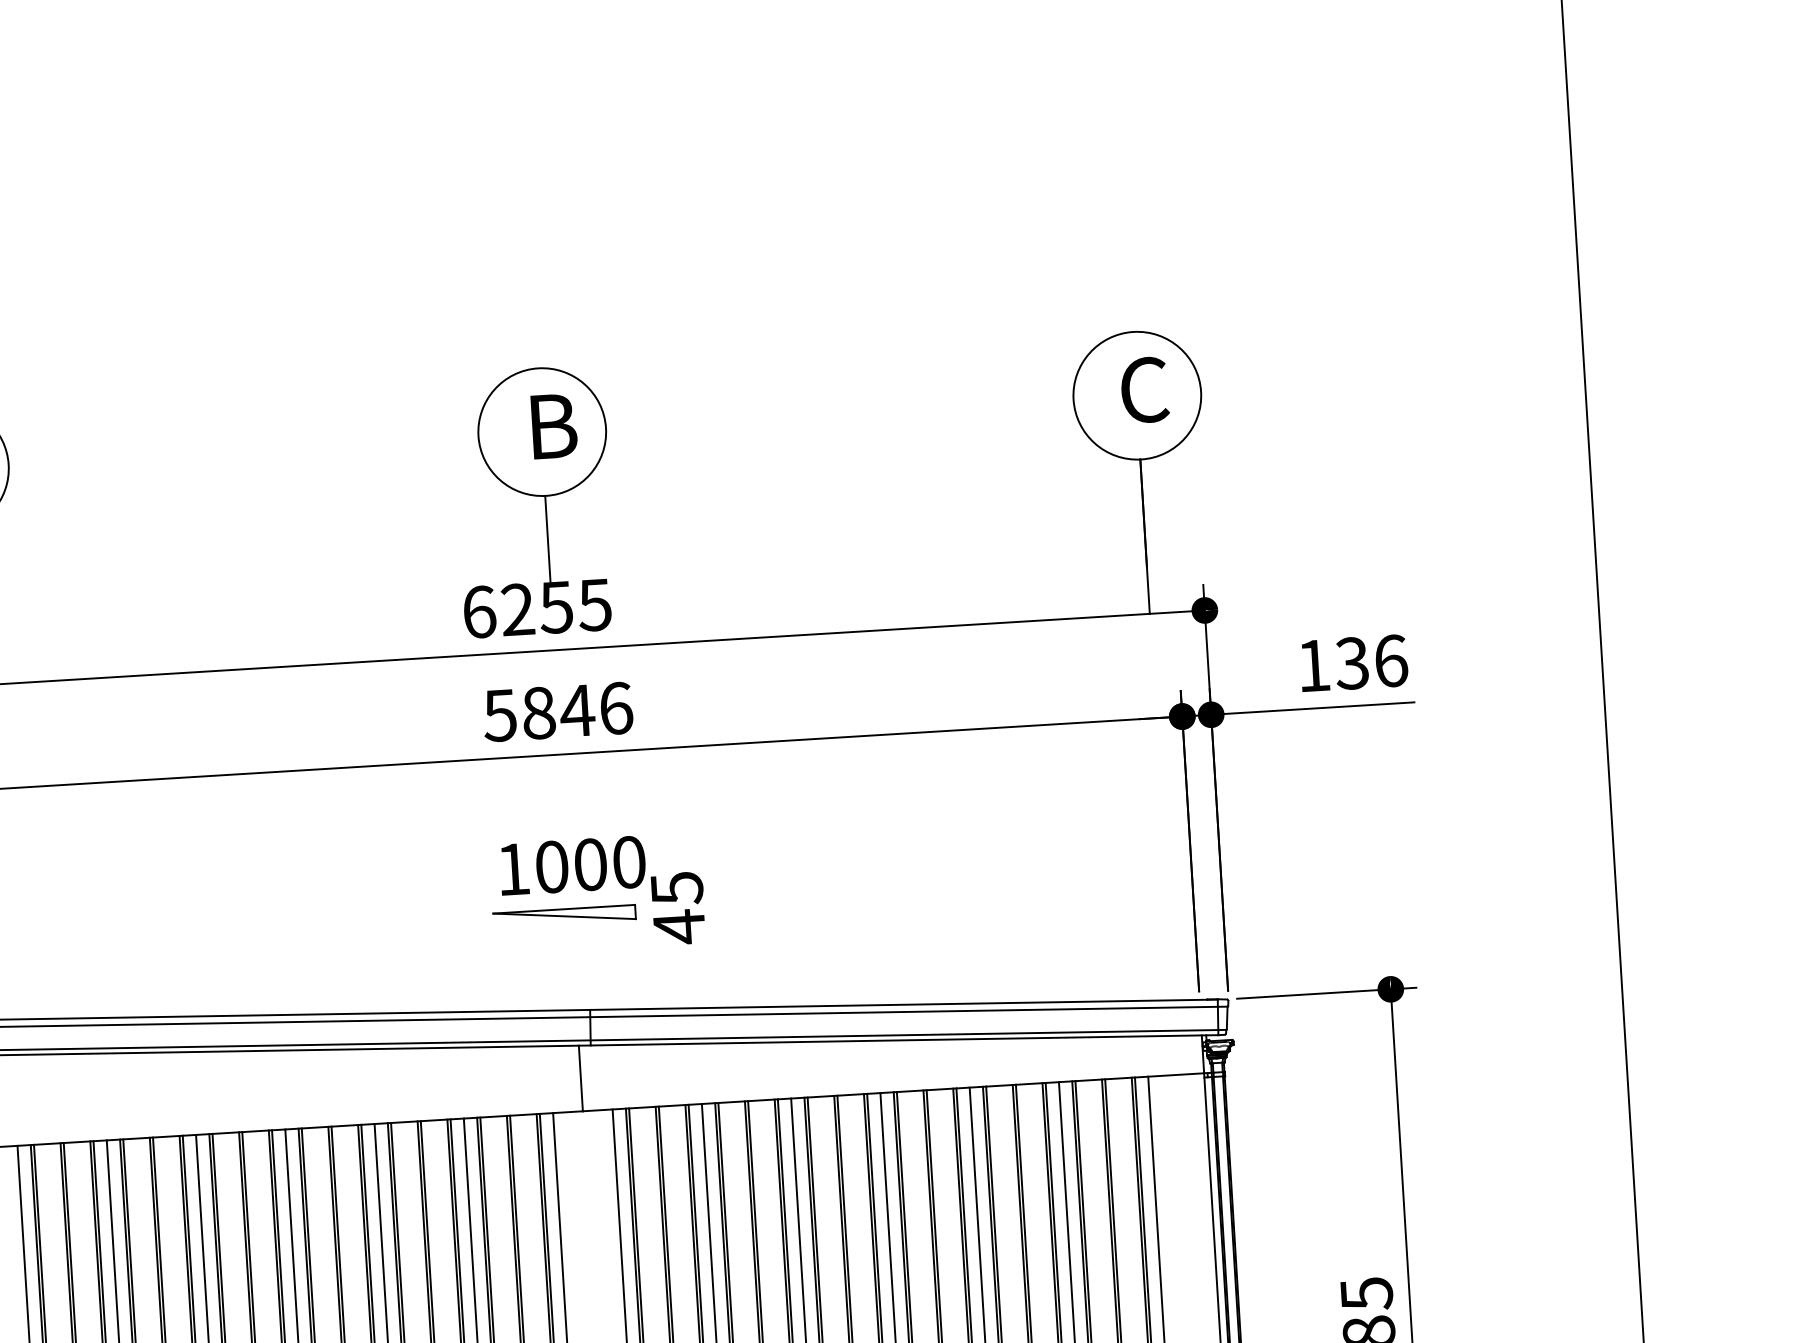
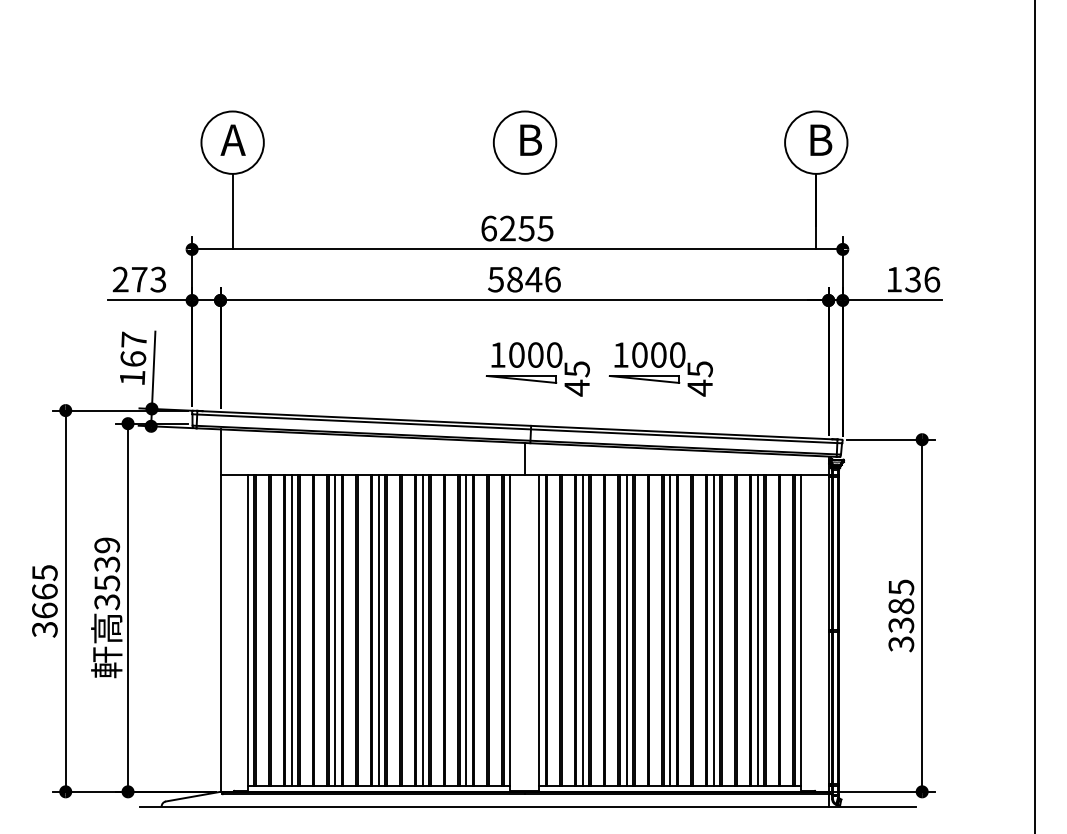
text: (1145, 390) -> (820, 140), C -> B
line: (547, 538) -> (524, 194), removed
part: (847, 878) -> (660, 369), added

